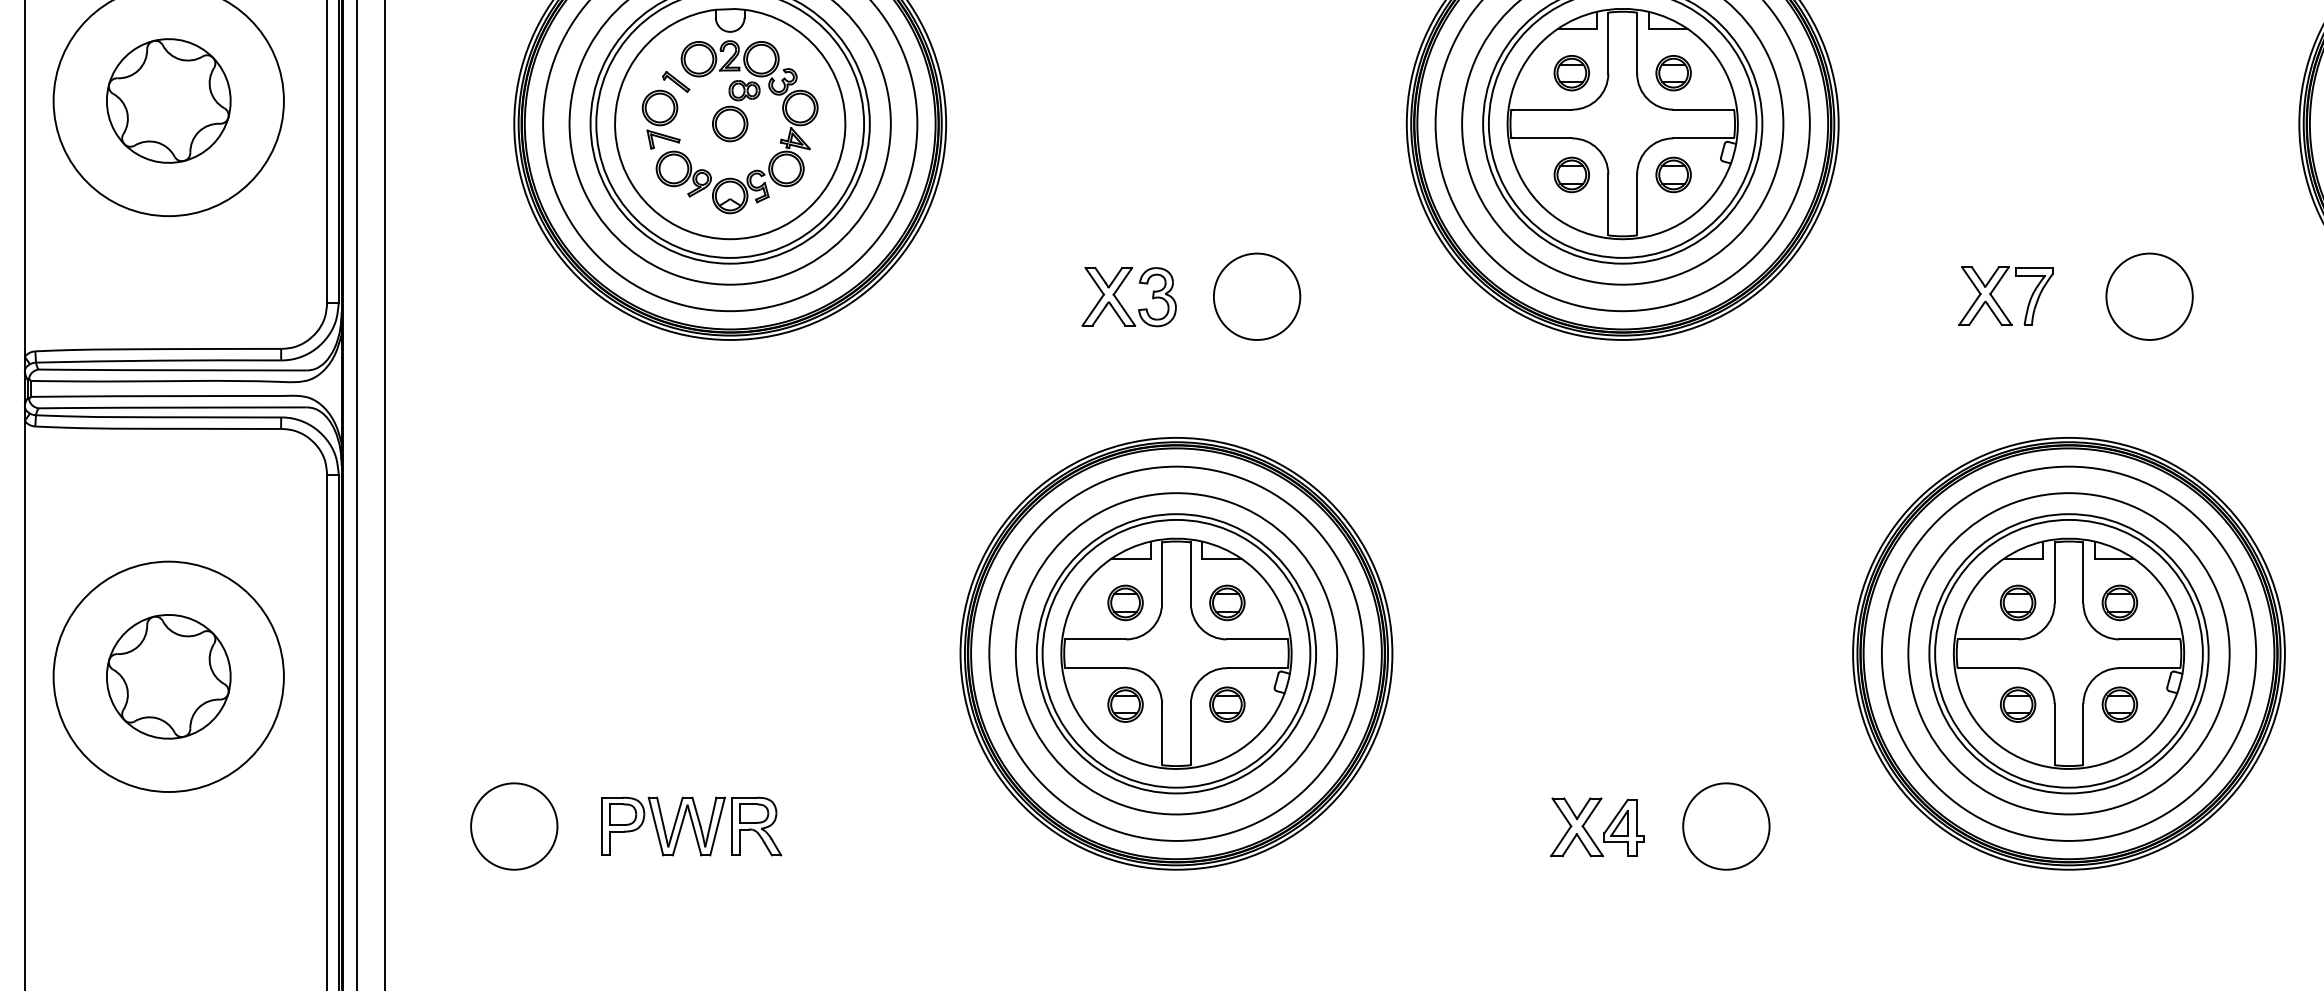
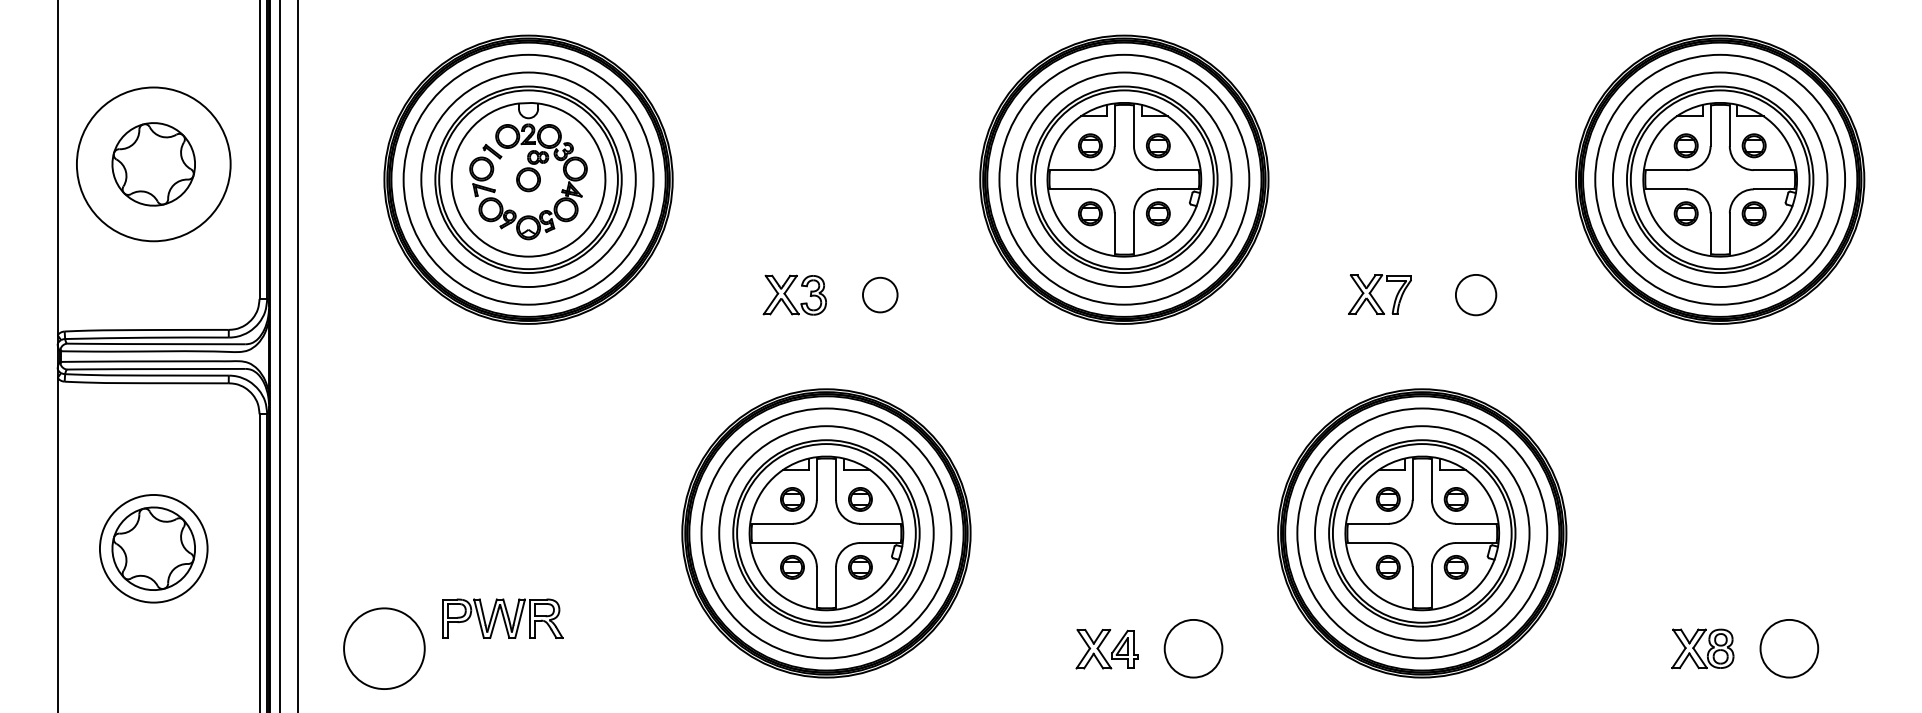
circle: (1257, 295) -> (880, 294), size x0.6
circle: (2148, 295) -> (1475, 294), size x0.7
circle: (168, 676) -> (153, 548), size x0.7
circle: (514, 826) -> (384, 648), size x1.4
part: (691, 826) -> (502, 618), moved

